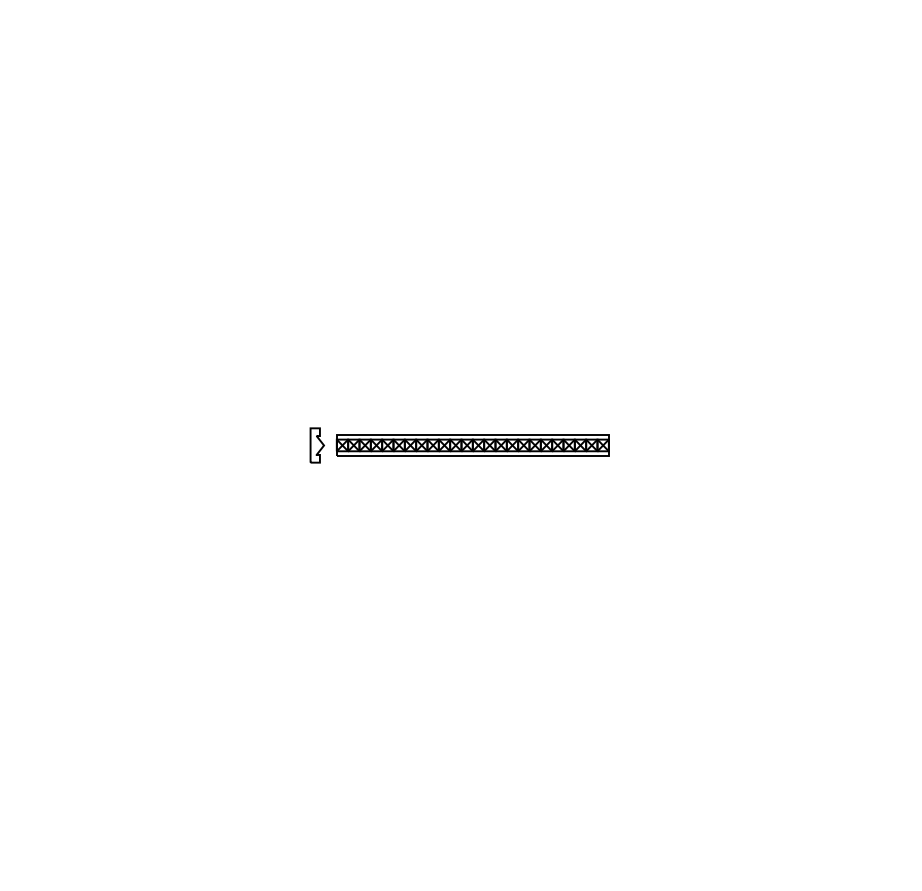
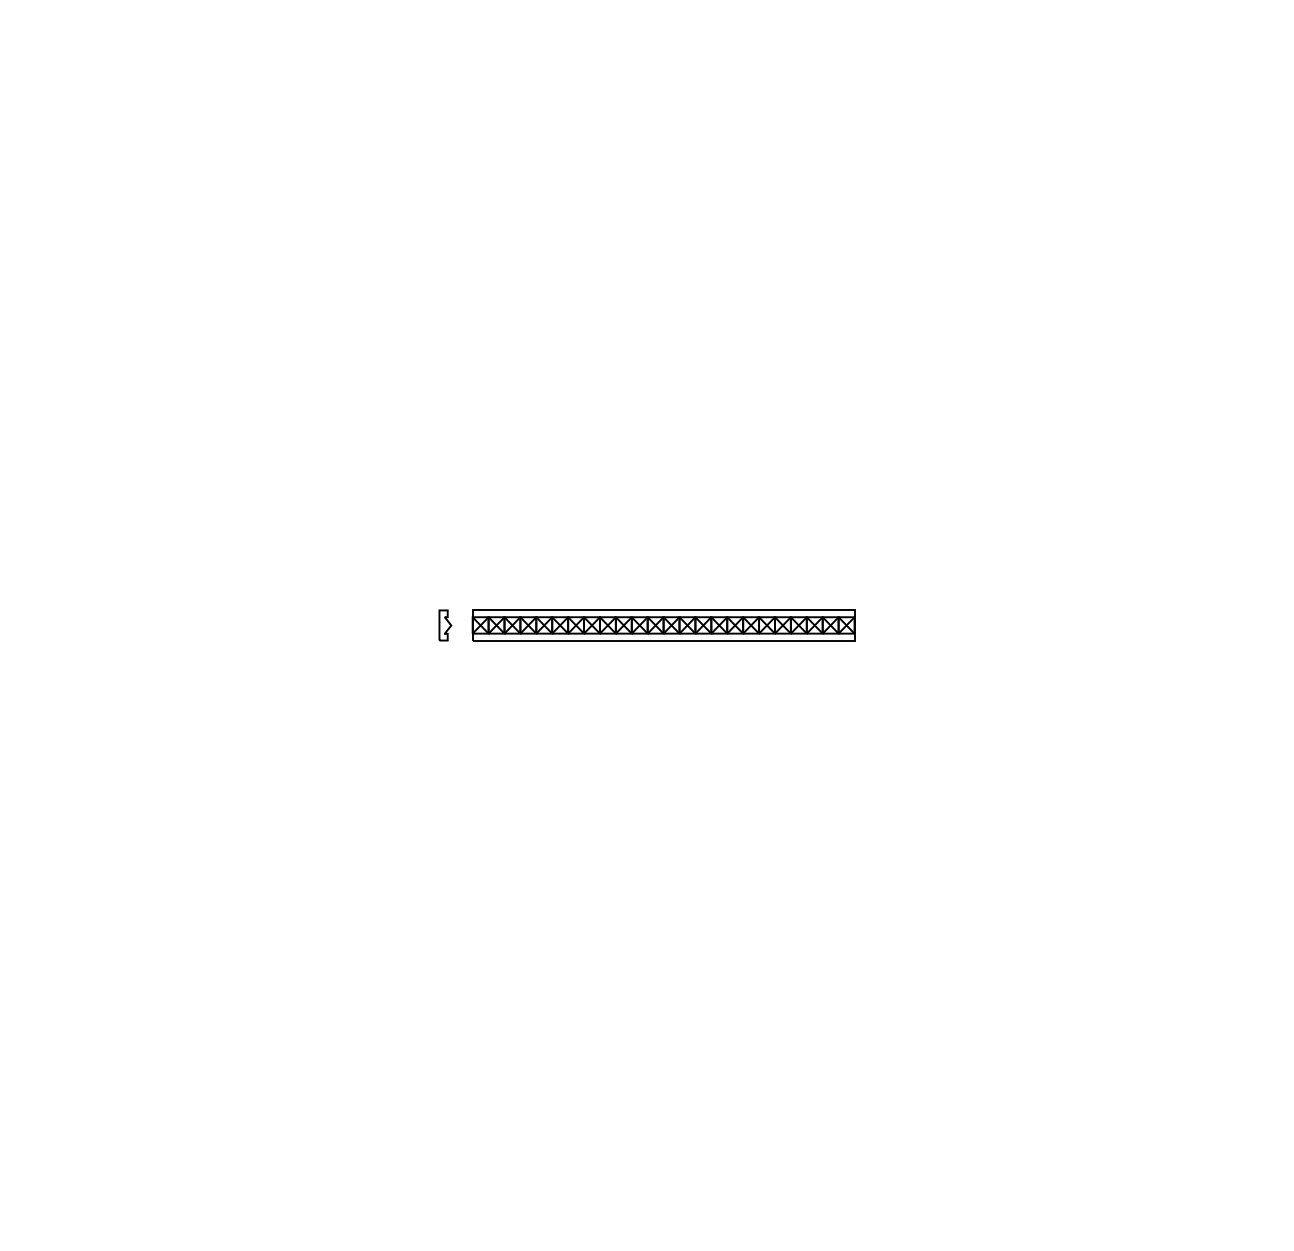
part: (317, 445) -> (445, 625), size x0.62

